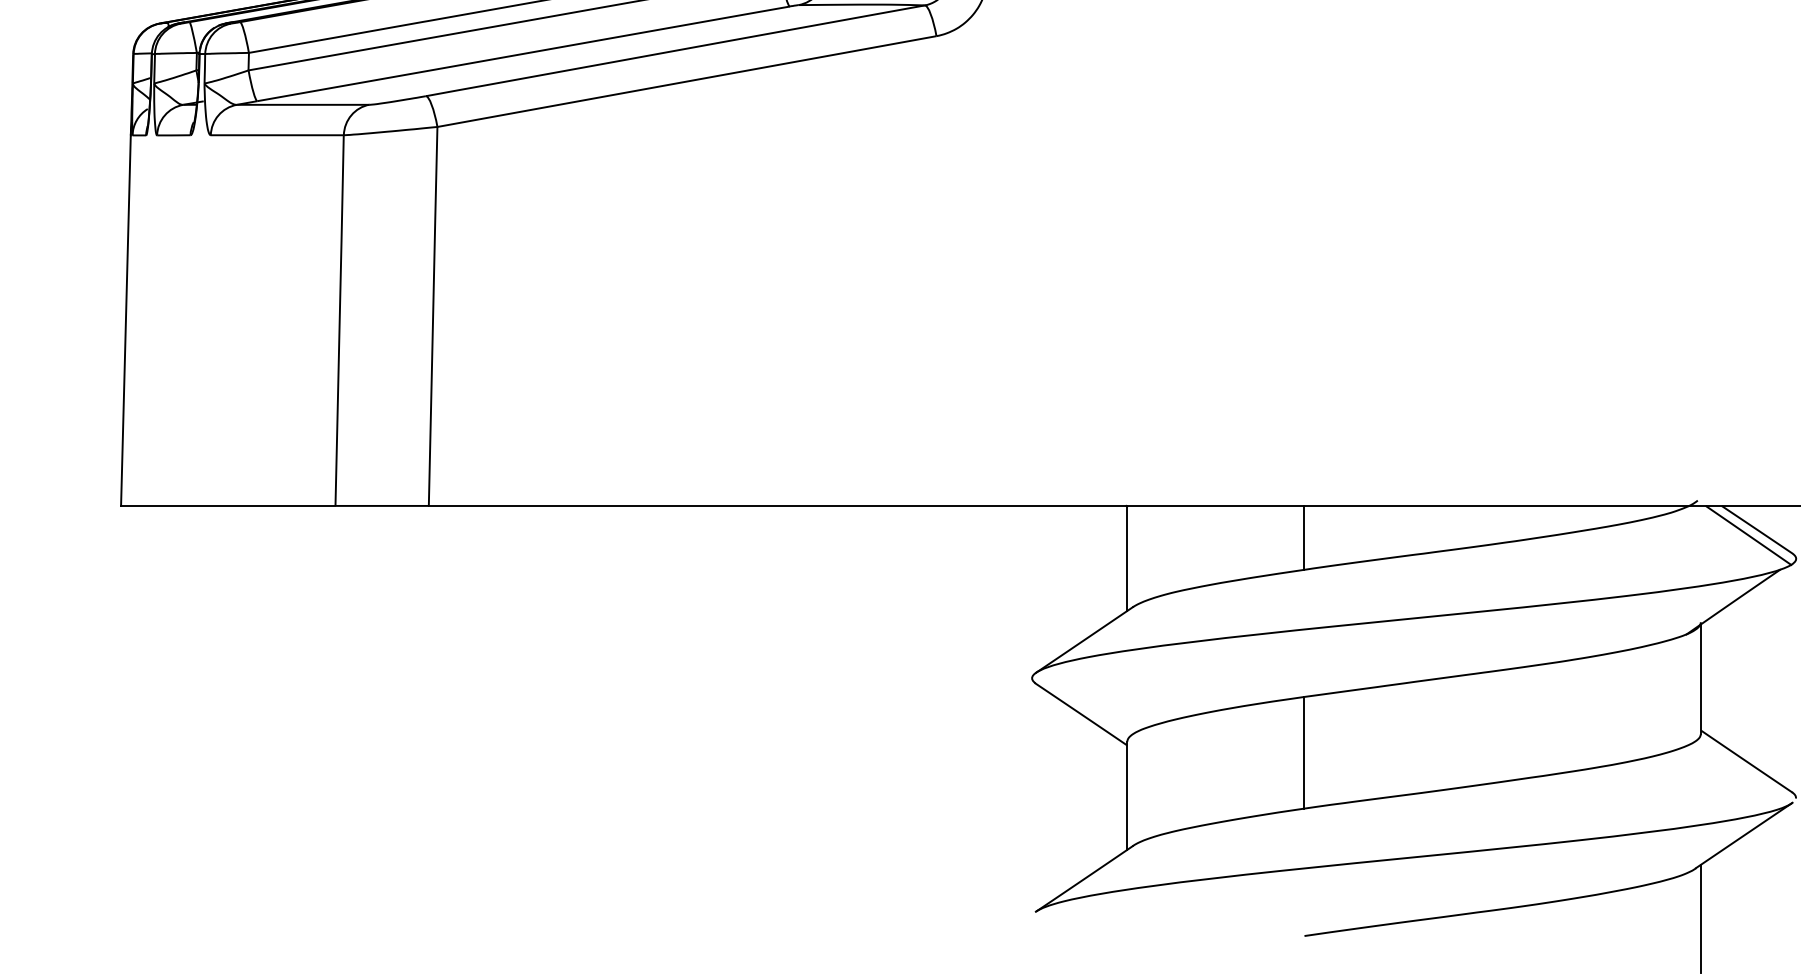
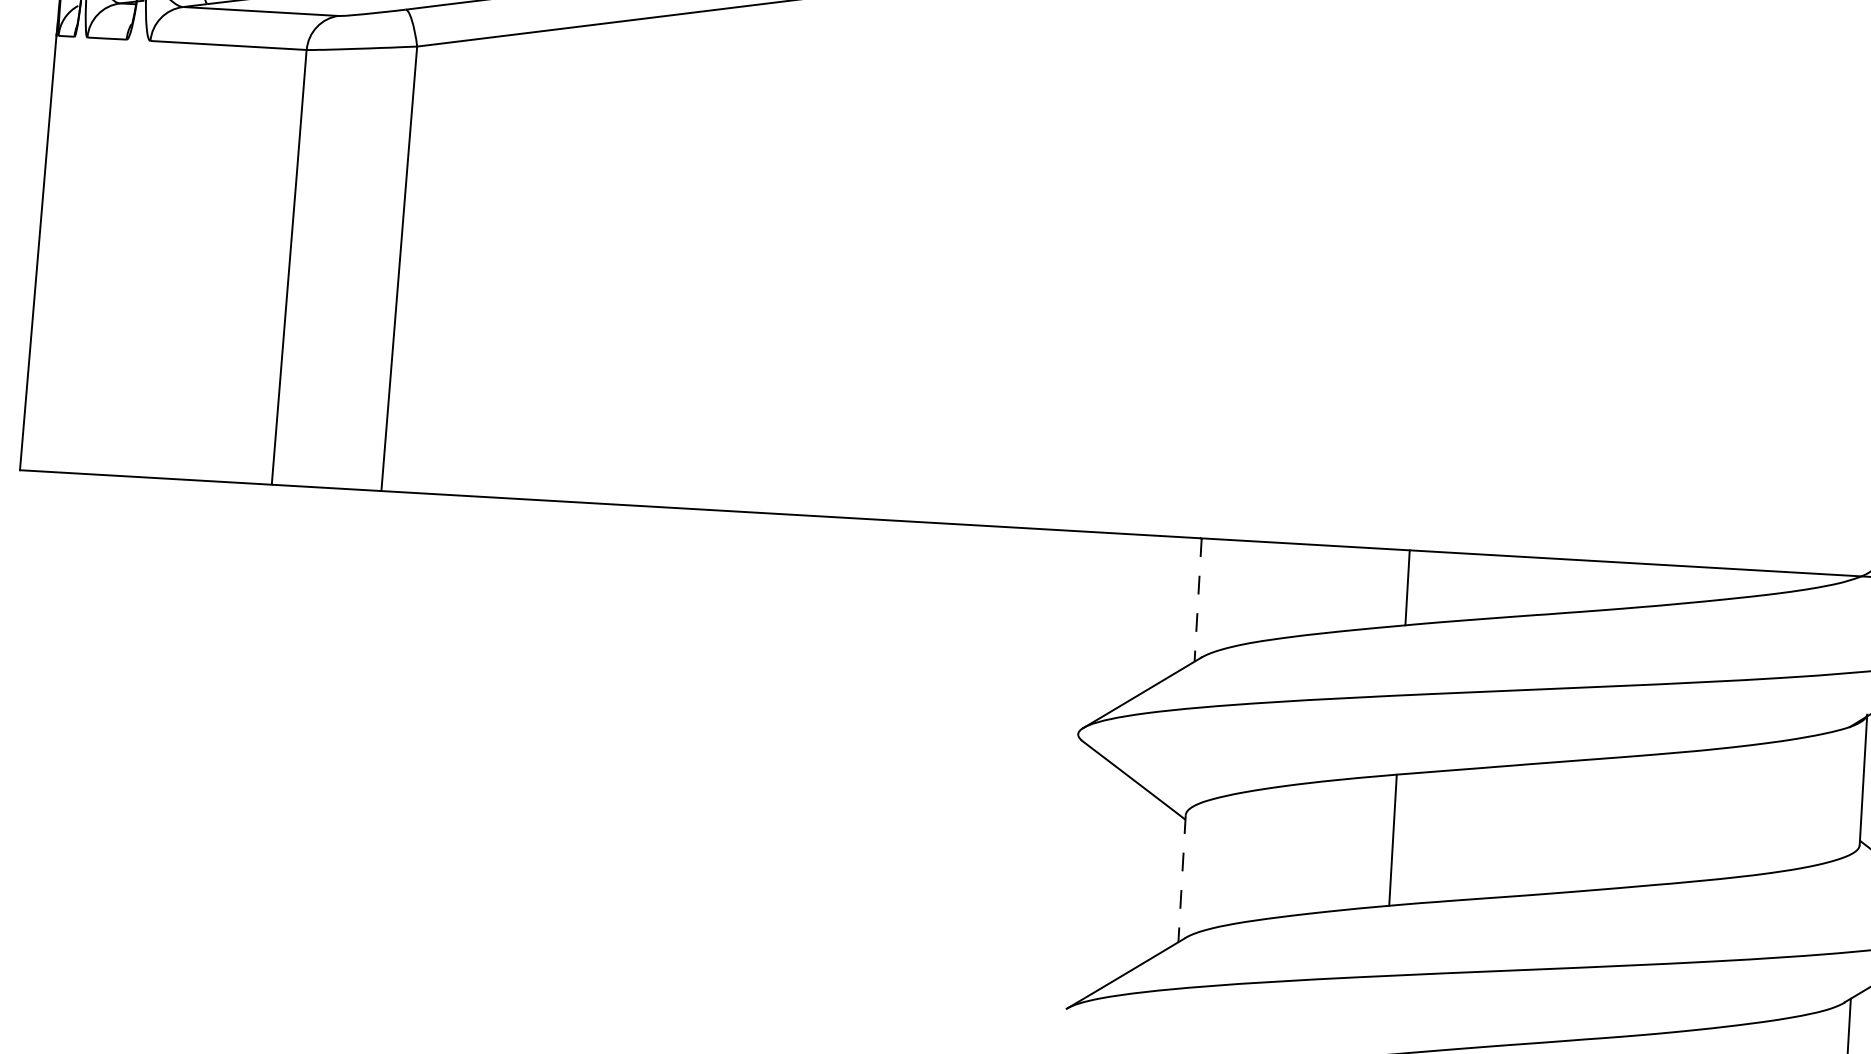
line: (1127, 558) -> (1198, 600), solid -> dashed
line: (1127, 796) -> (1182, 879), solid -> dashed

